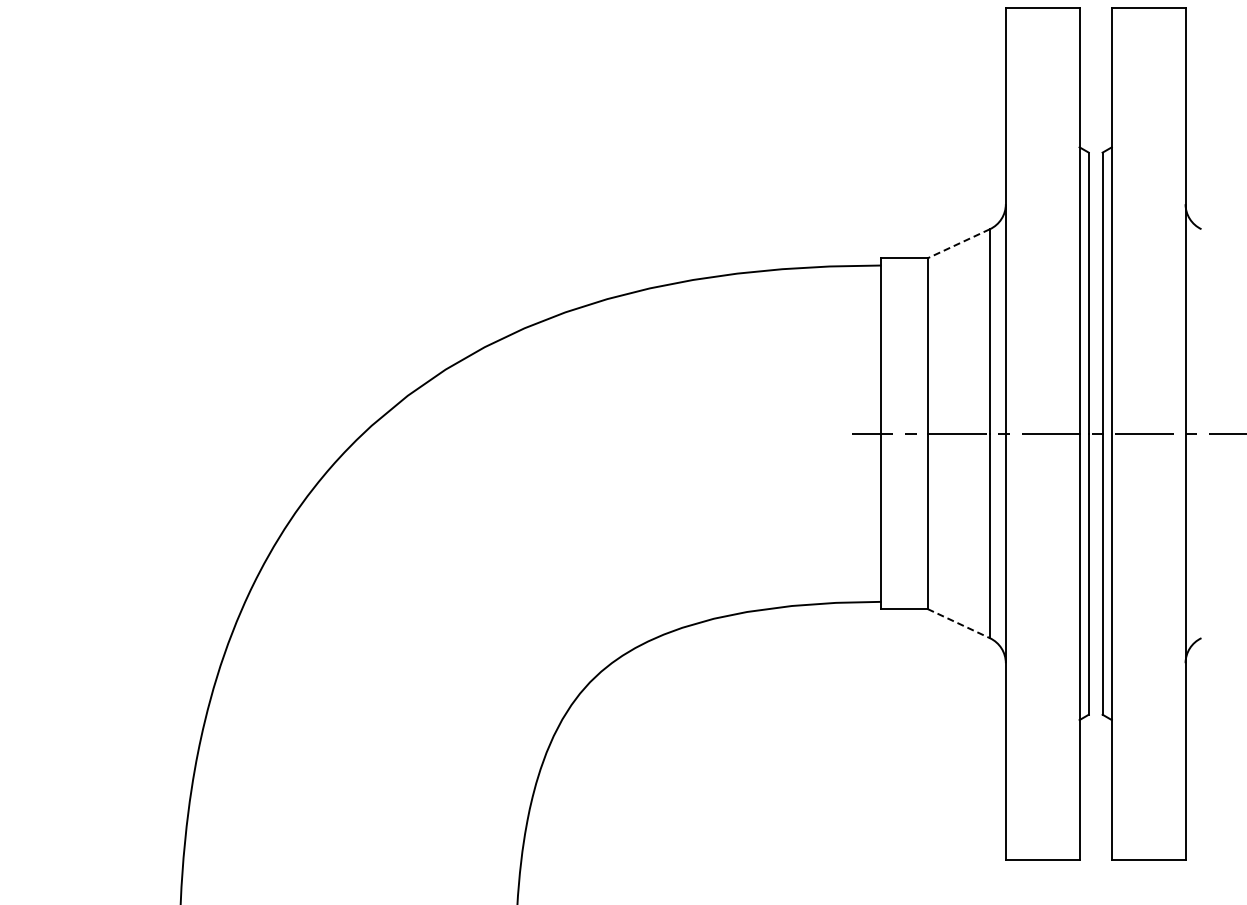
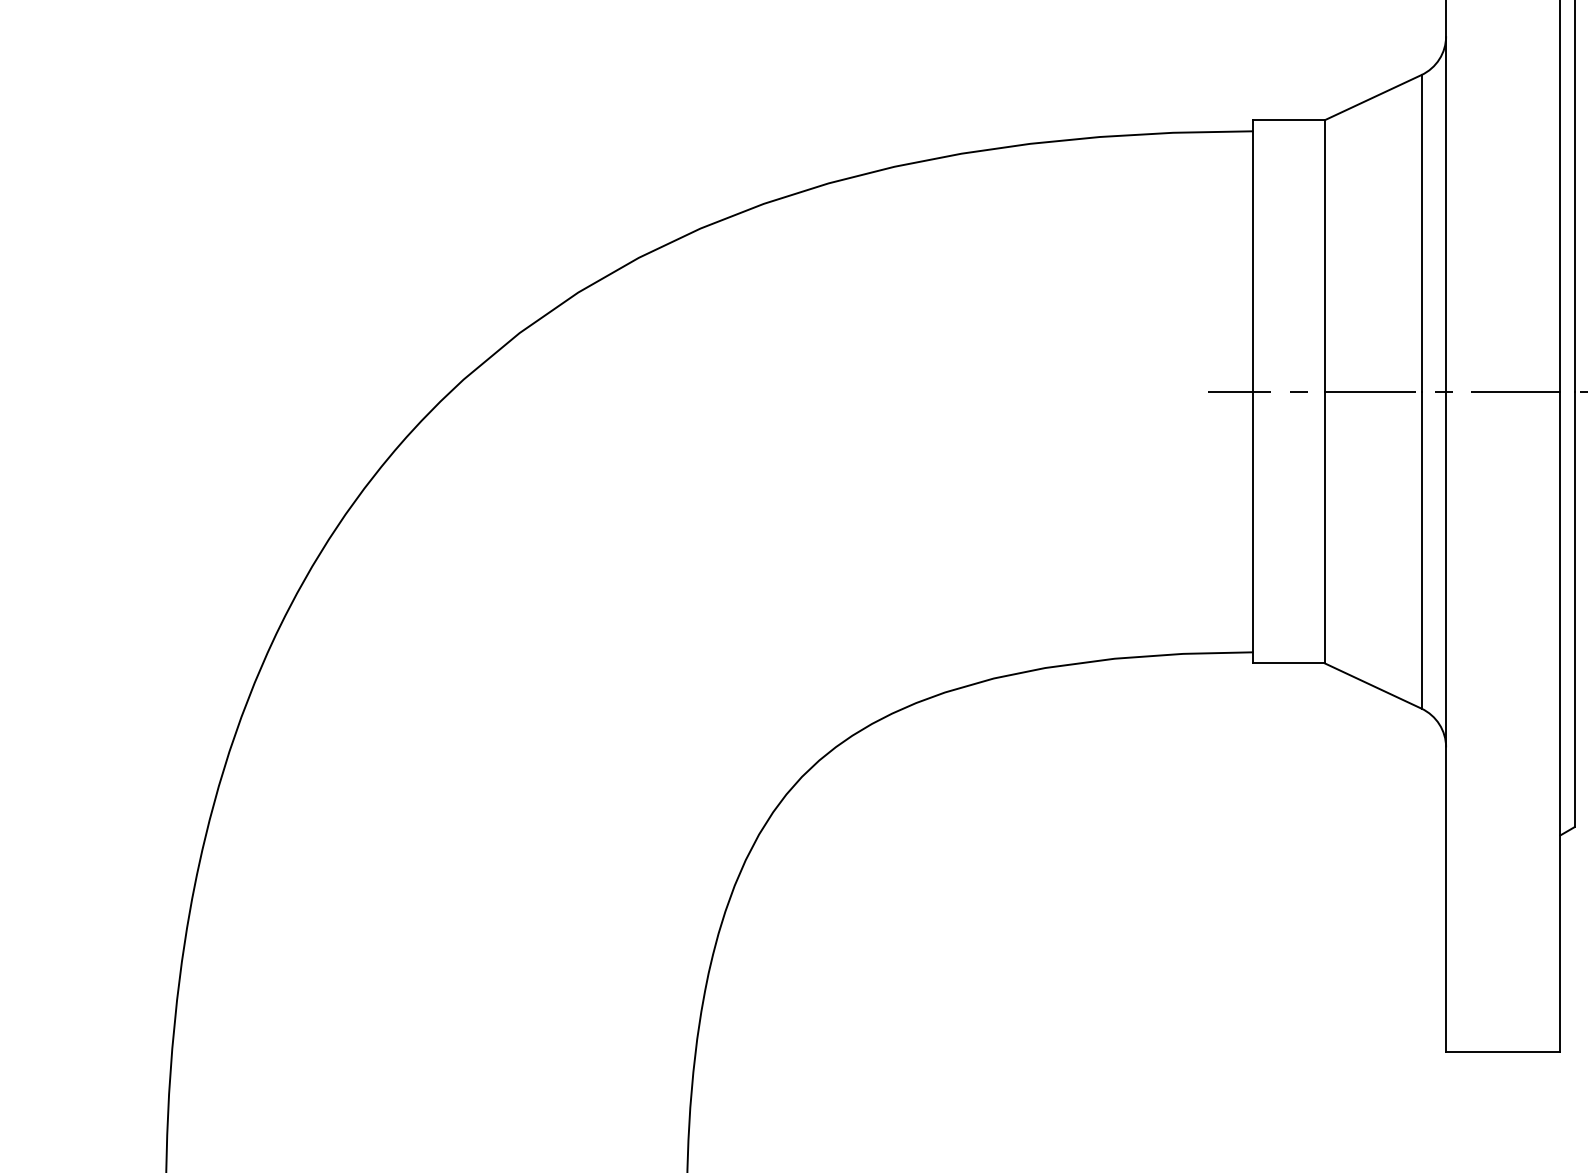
line: (958, 244) -> (1372, 98), dashed -> solid
line: (959, 623) -> (1374, 685), dashed -> solid

